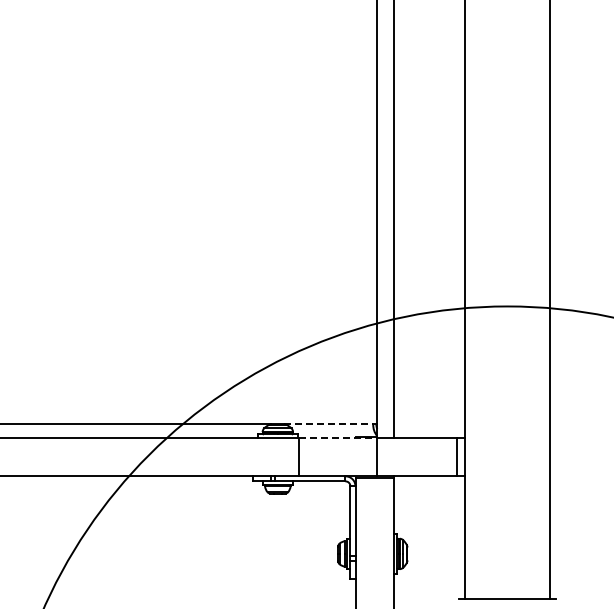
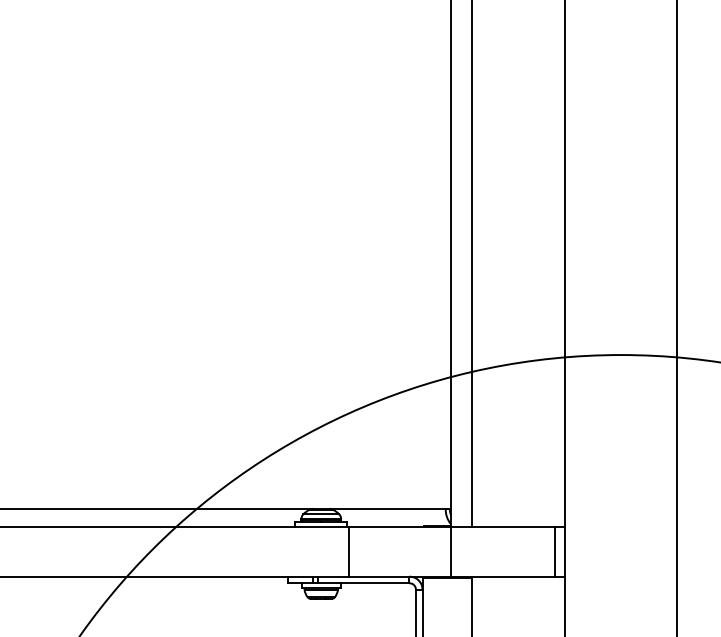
line: (329, 424) -> (388, 509), dashed -> solid
line: (338, 438) -> (400, 527), dashed -> solid

